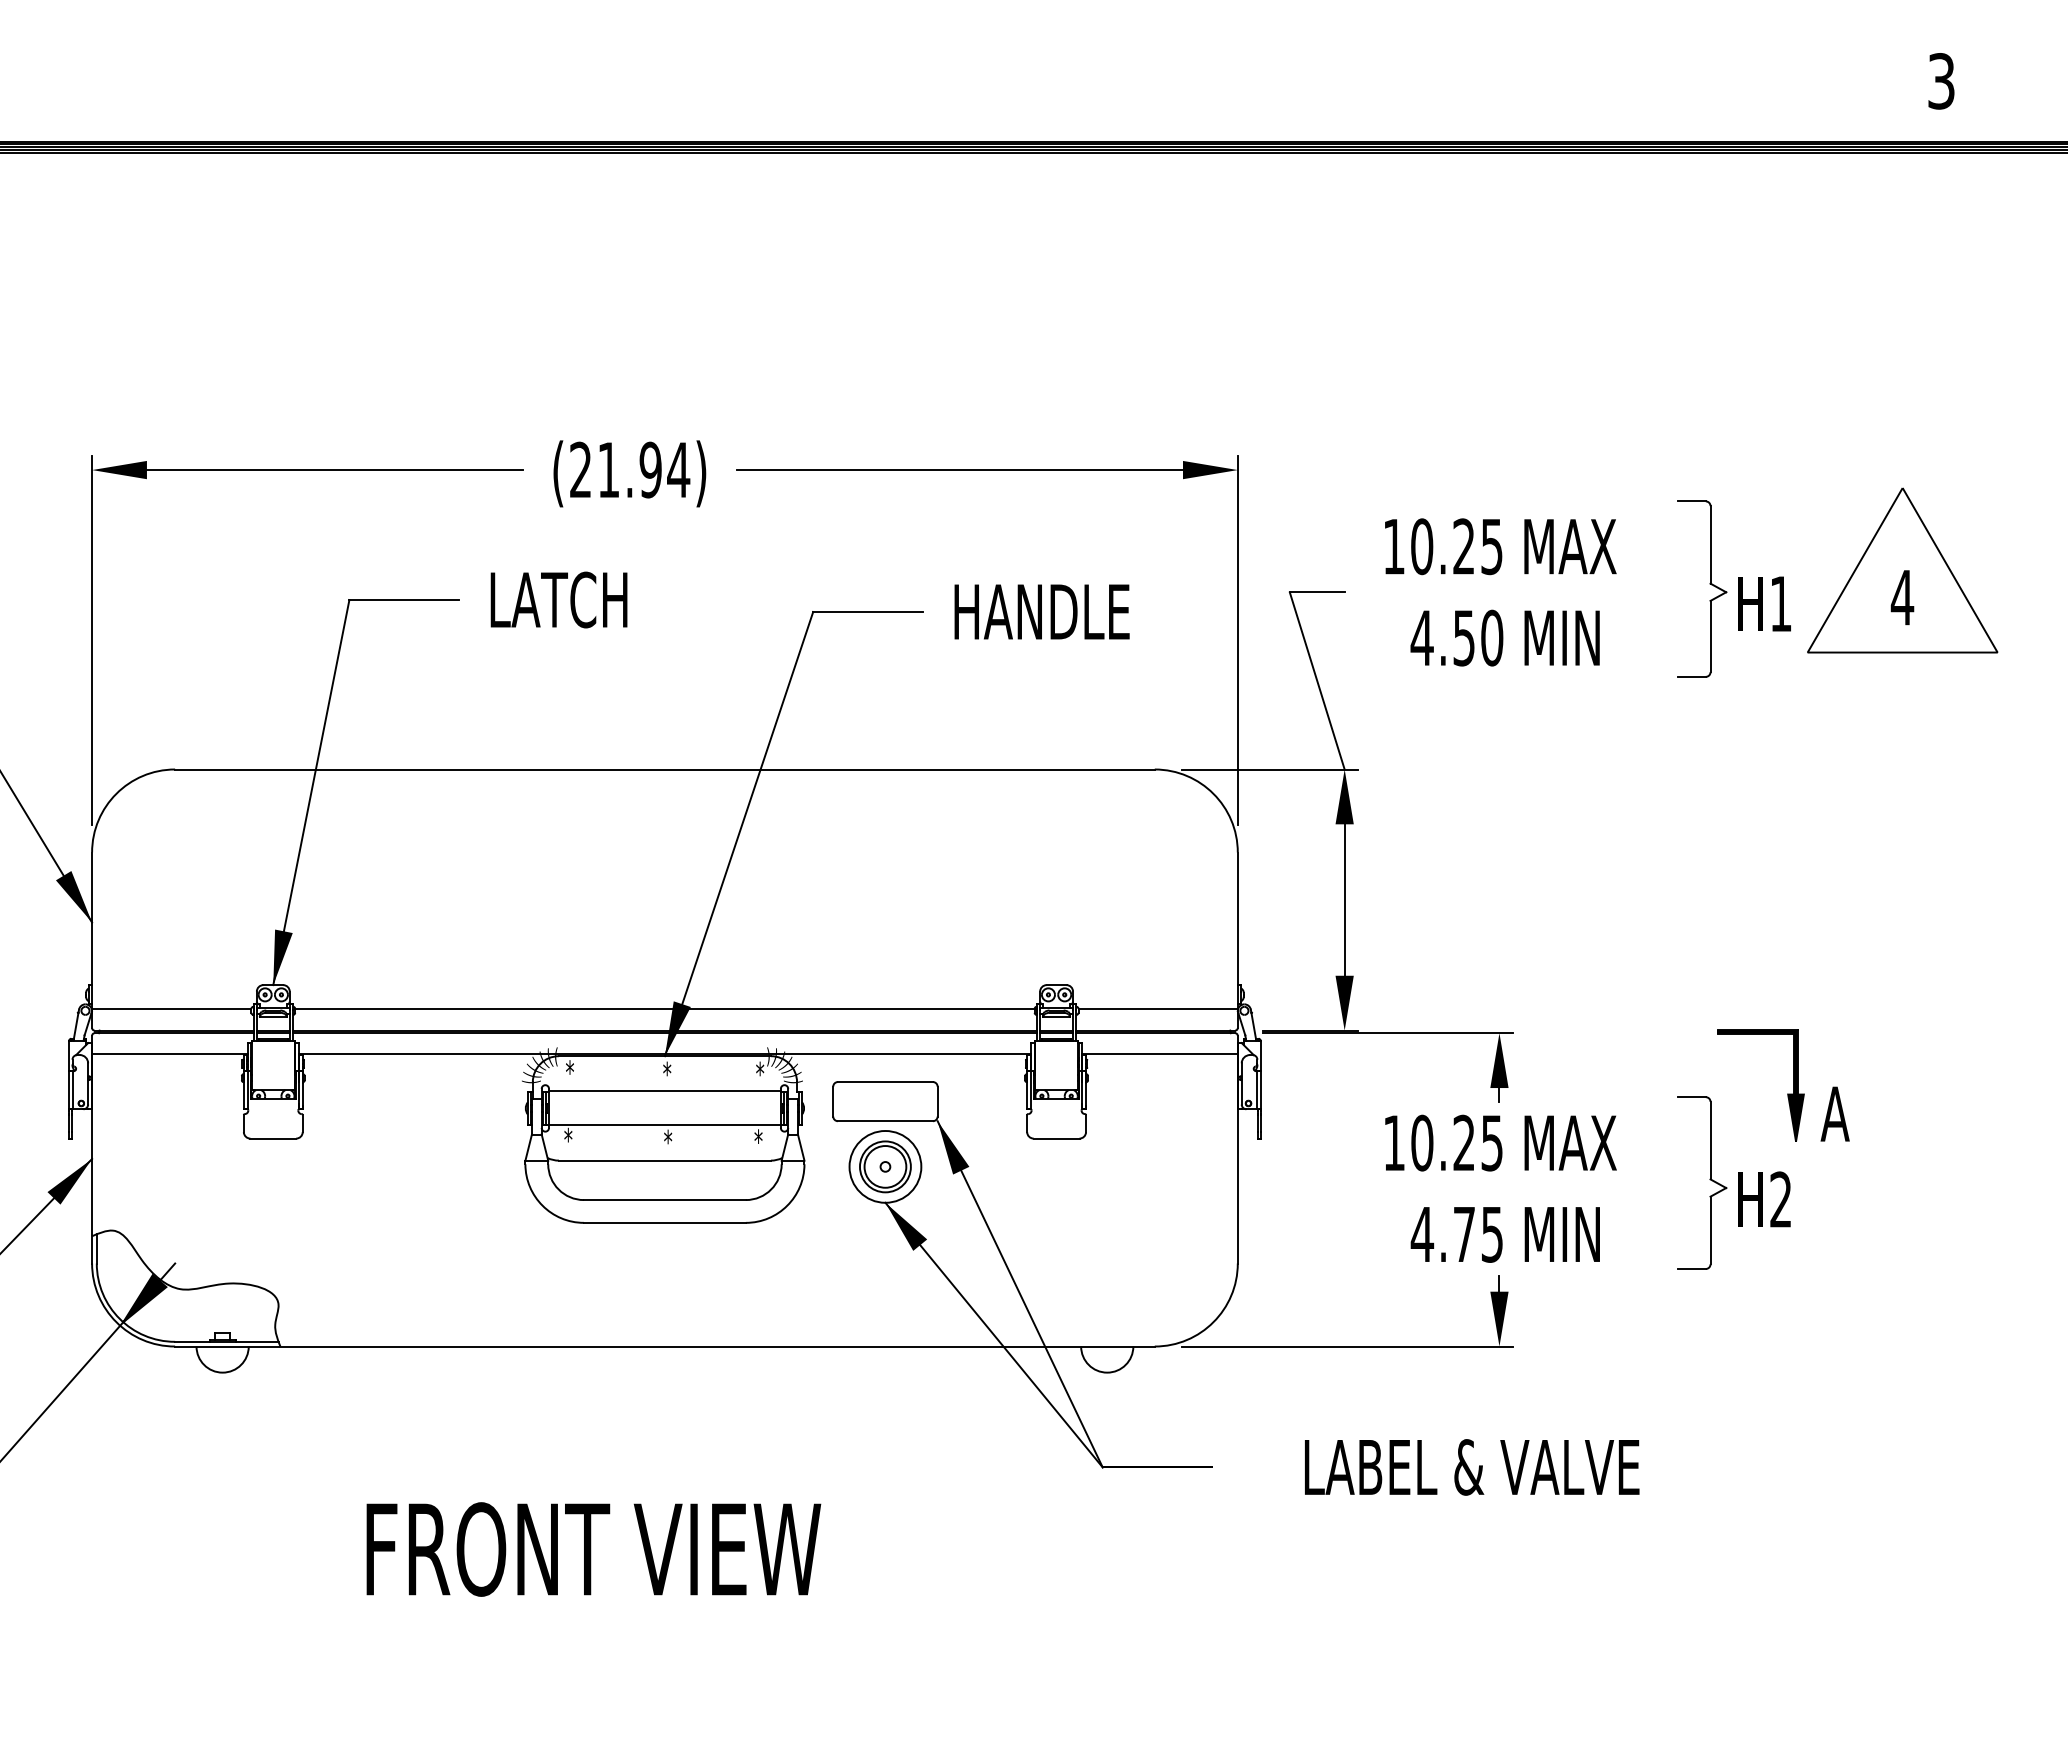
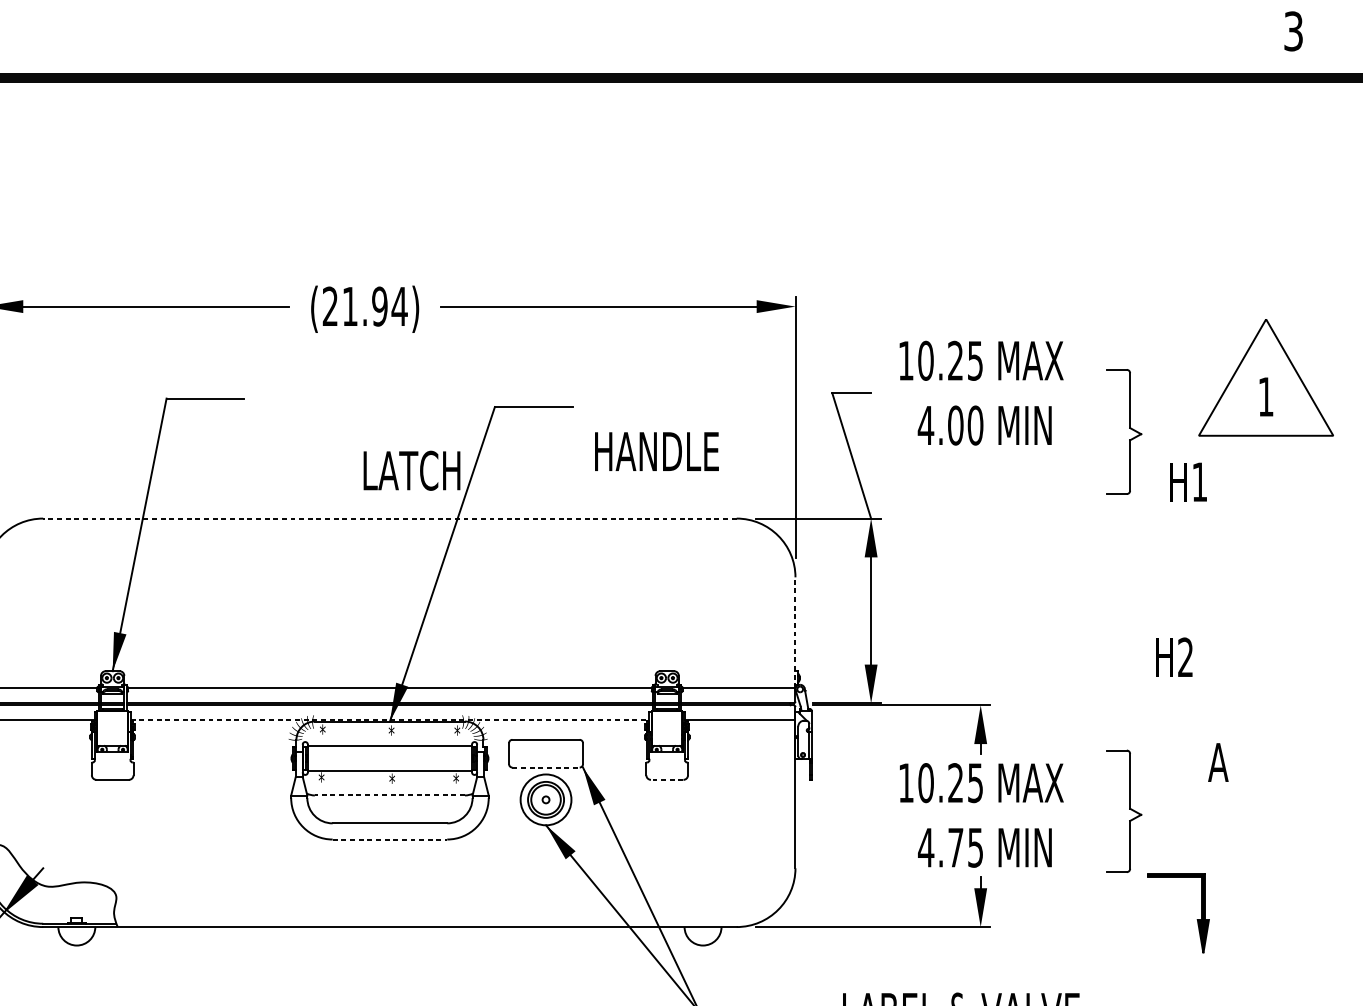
part: (1709, 584) -> (1129, 428), moved
text: (1902, 597) -> (1266, 396), 4 -> 1
text: (558, 599) -> (411, 470), moved
text: (1764, 603) -> (1188, 481), moved
text: (1041, 611) -> (656, 451), moved
text: (1464, 637) -> (955, 425), 4.50 -> 4.00
line: (664, 769) -> (389, 518), solid -> dashed
line: (1237, 930) -> (795, 632), solid -> dashed
line: (665, 1054) -> (390, 720), solid -> dashed
part: (1787, 1093) -> (1197, 919), moved
line: (885, 1121) -> (546, 767), solid -> dashed
line: (1056, 1138) -> (667, 779), solid -> dashed
line: (664, 1160) -> (389, 795), solid -> dashed
text: (1764, 1199) -> (1173, 657), moved
line: (664, 1222) -> (389, 839), solid -> dashed

